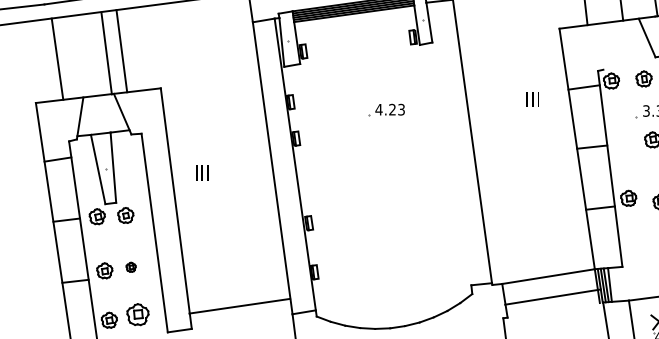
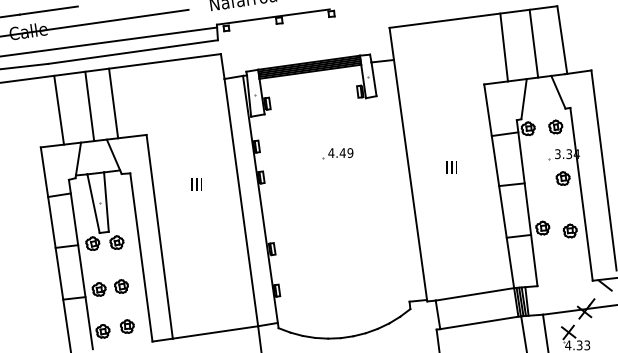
line: (605, 46) -> (523, 99), added
line: (106, 53) -> (89, 106), moved
text: (532, 99) -> (451, 167), moved
text: (396, 109) -> (346, 152), 4.23 -> 4.49
text: (202, 172) -> (196, 184), moved
part: (131, 267) -> (121, 286), size x1.67
line: (552, 296) -> (480, 322), moved
line: (239, 306) -> (215, 332), moved
part: (138, 314) -> (127, 326), size x0.71

